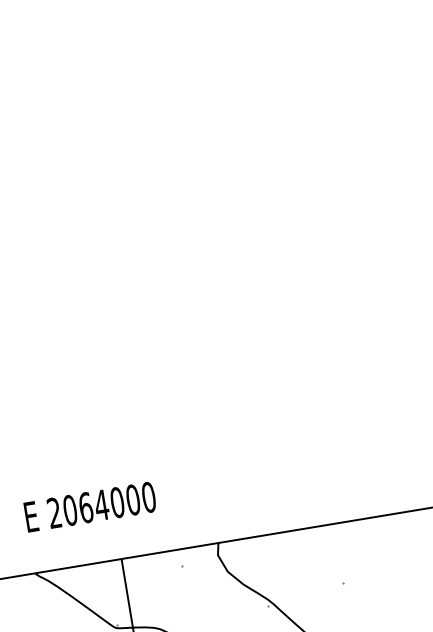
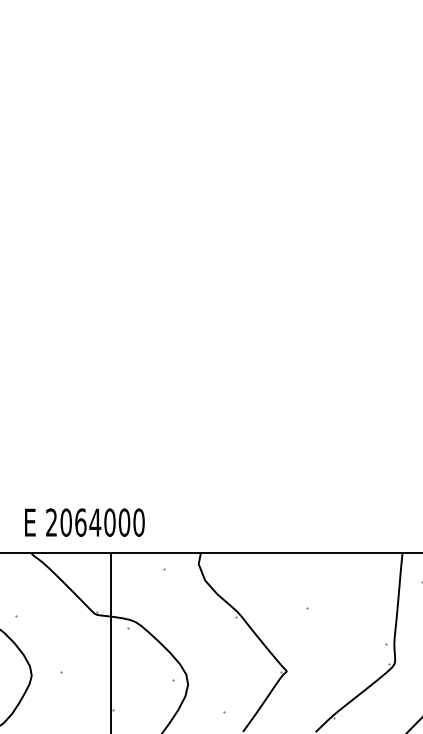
text: (89, 507) -> (84, 522), moved

